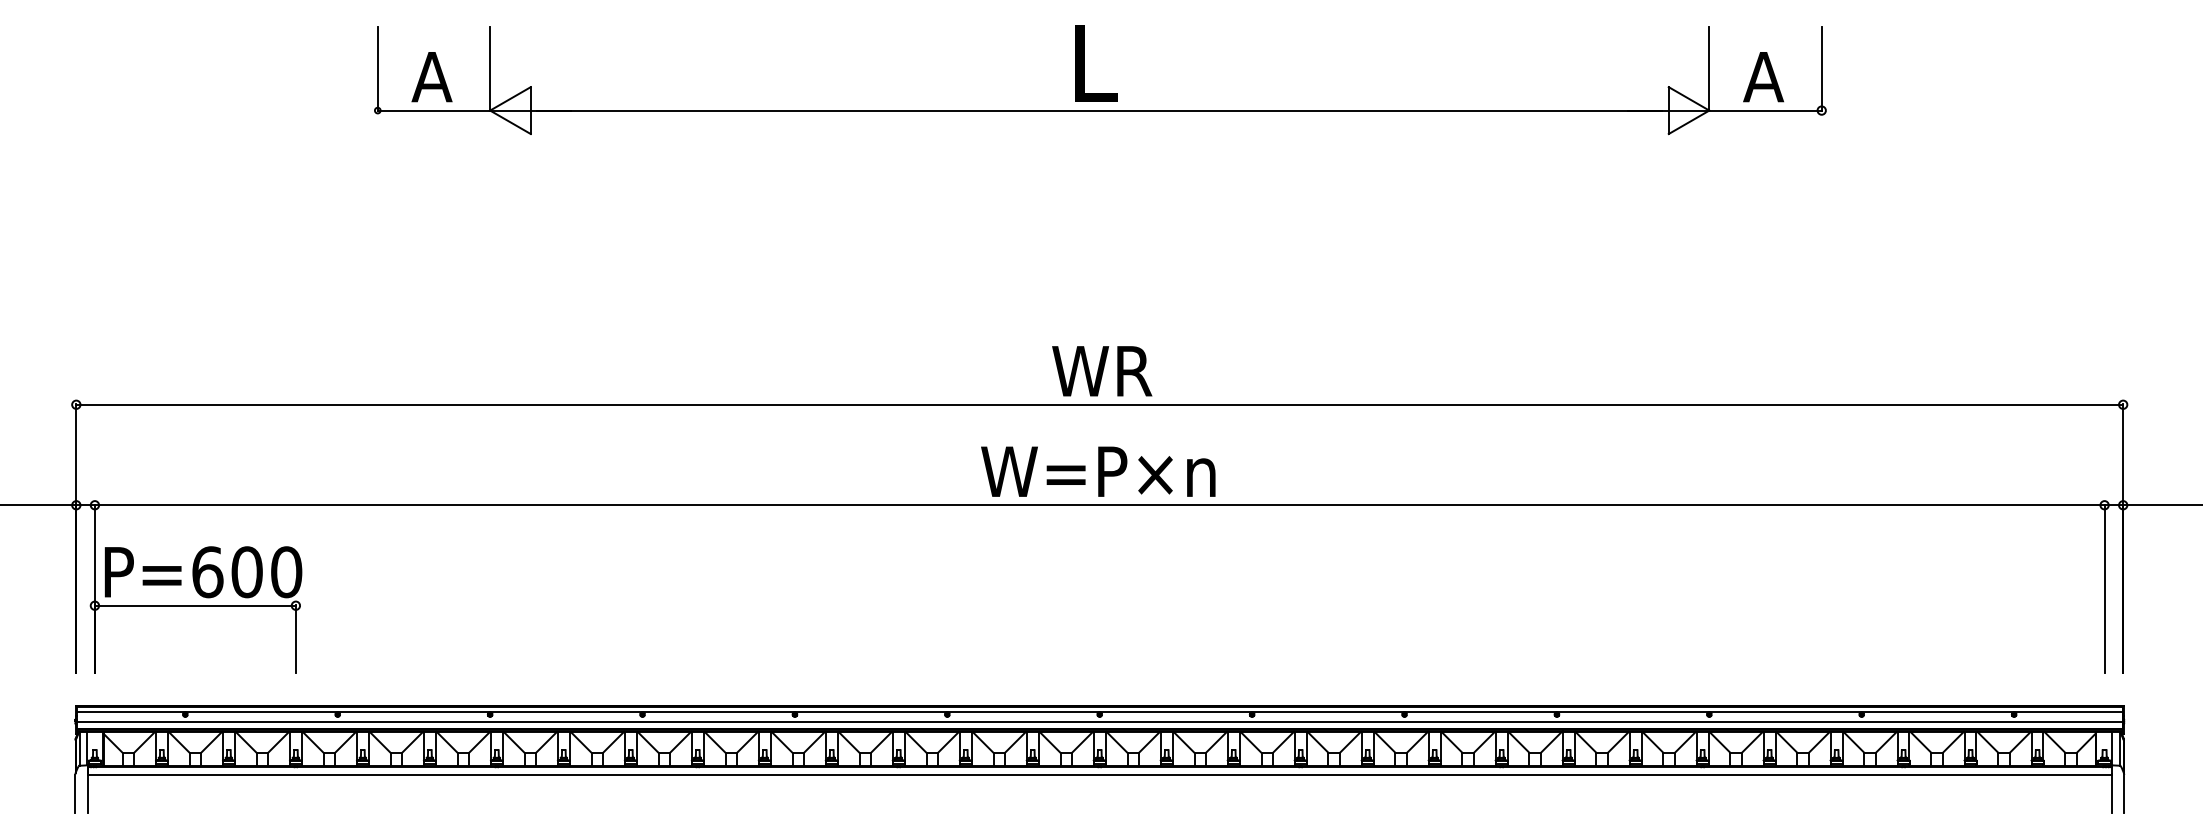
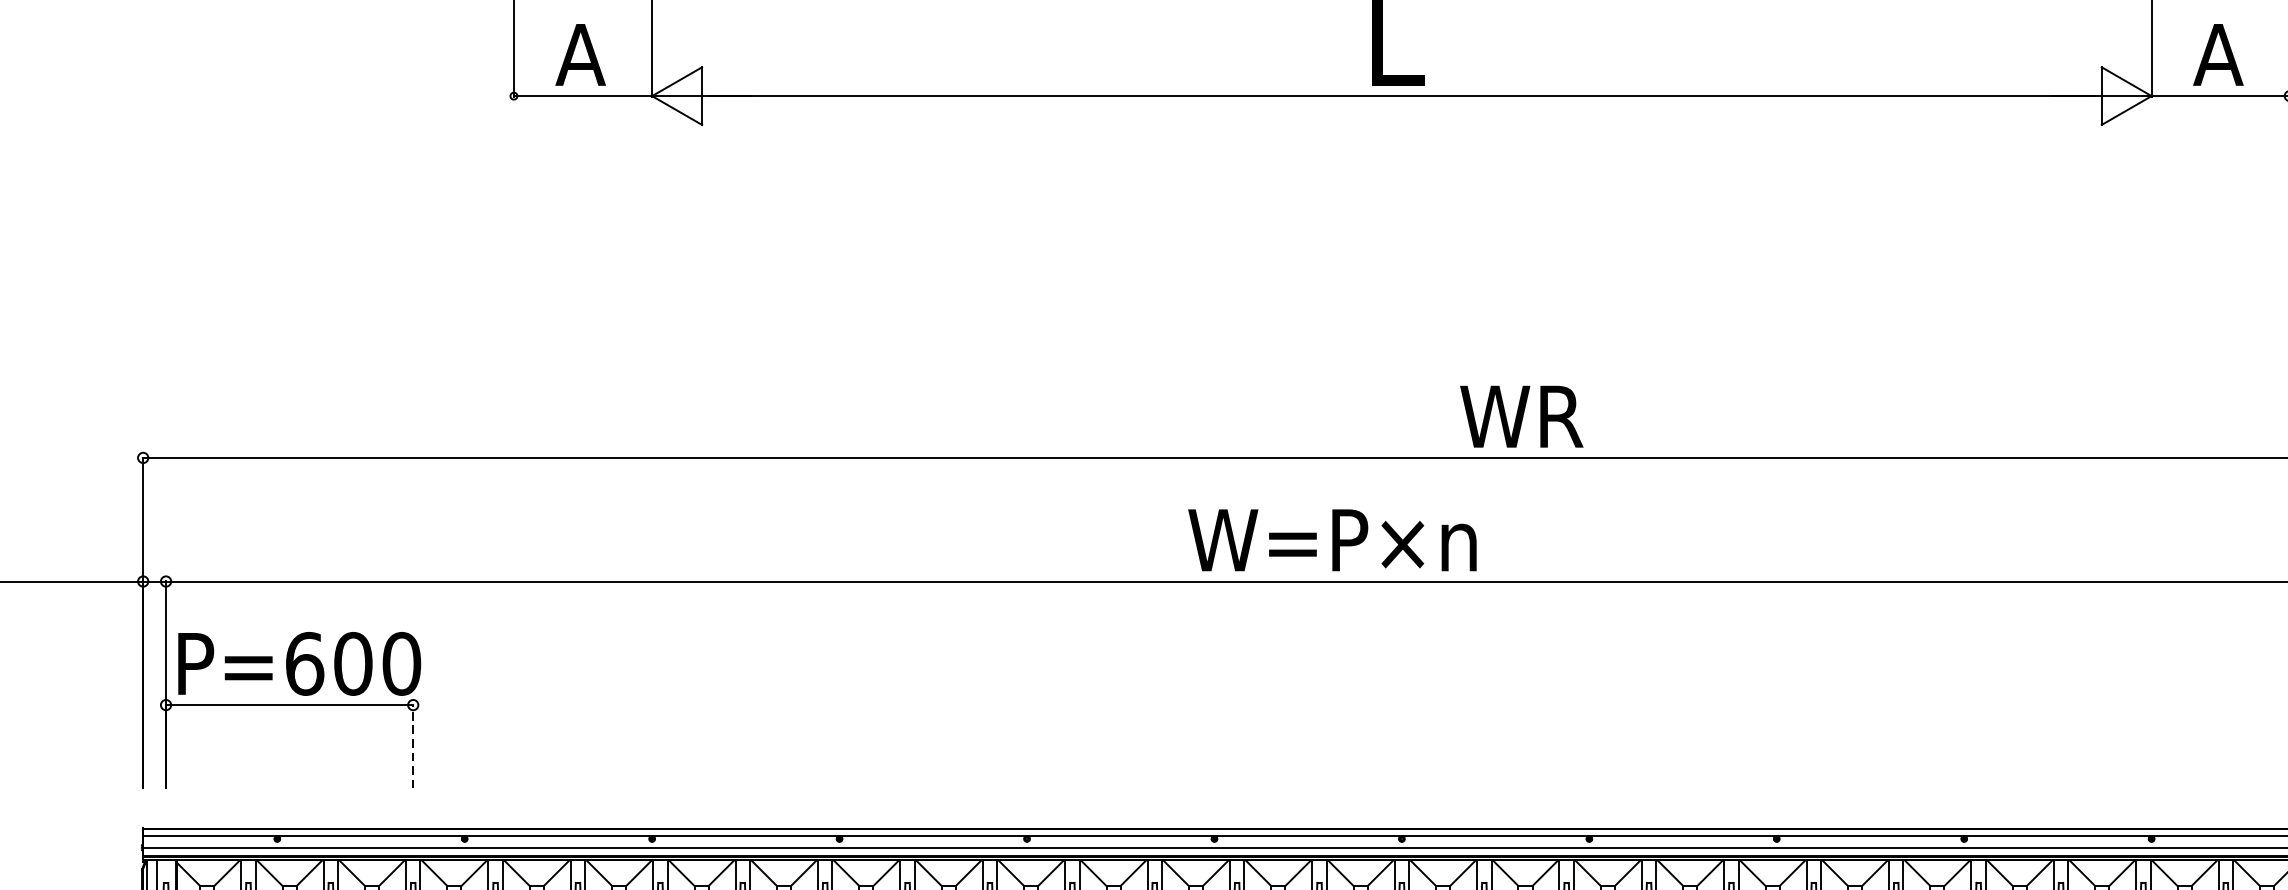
text: (1102, 371) -> (1522, 417), moved
text: (1098, 471) -> (1332, 539), moved
line: (295, 639) -> (412, 746), solid -> dashed

